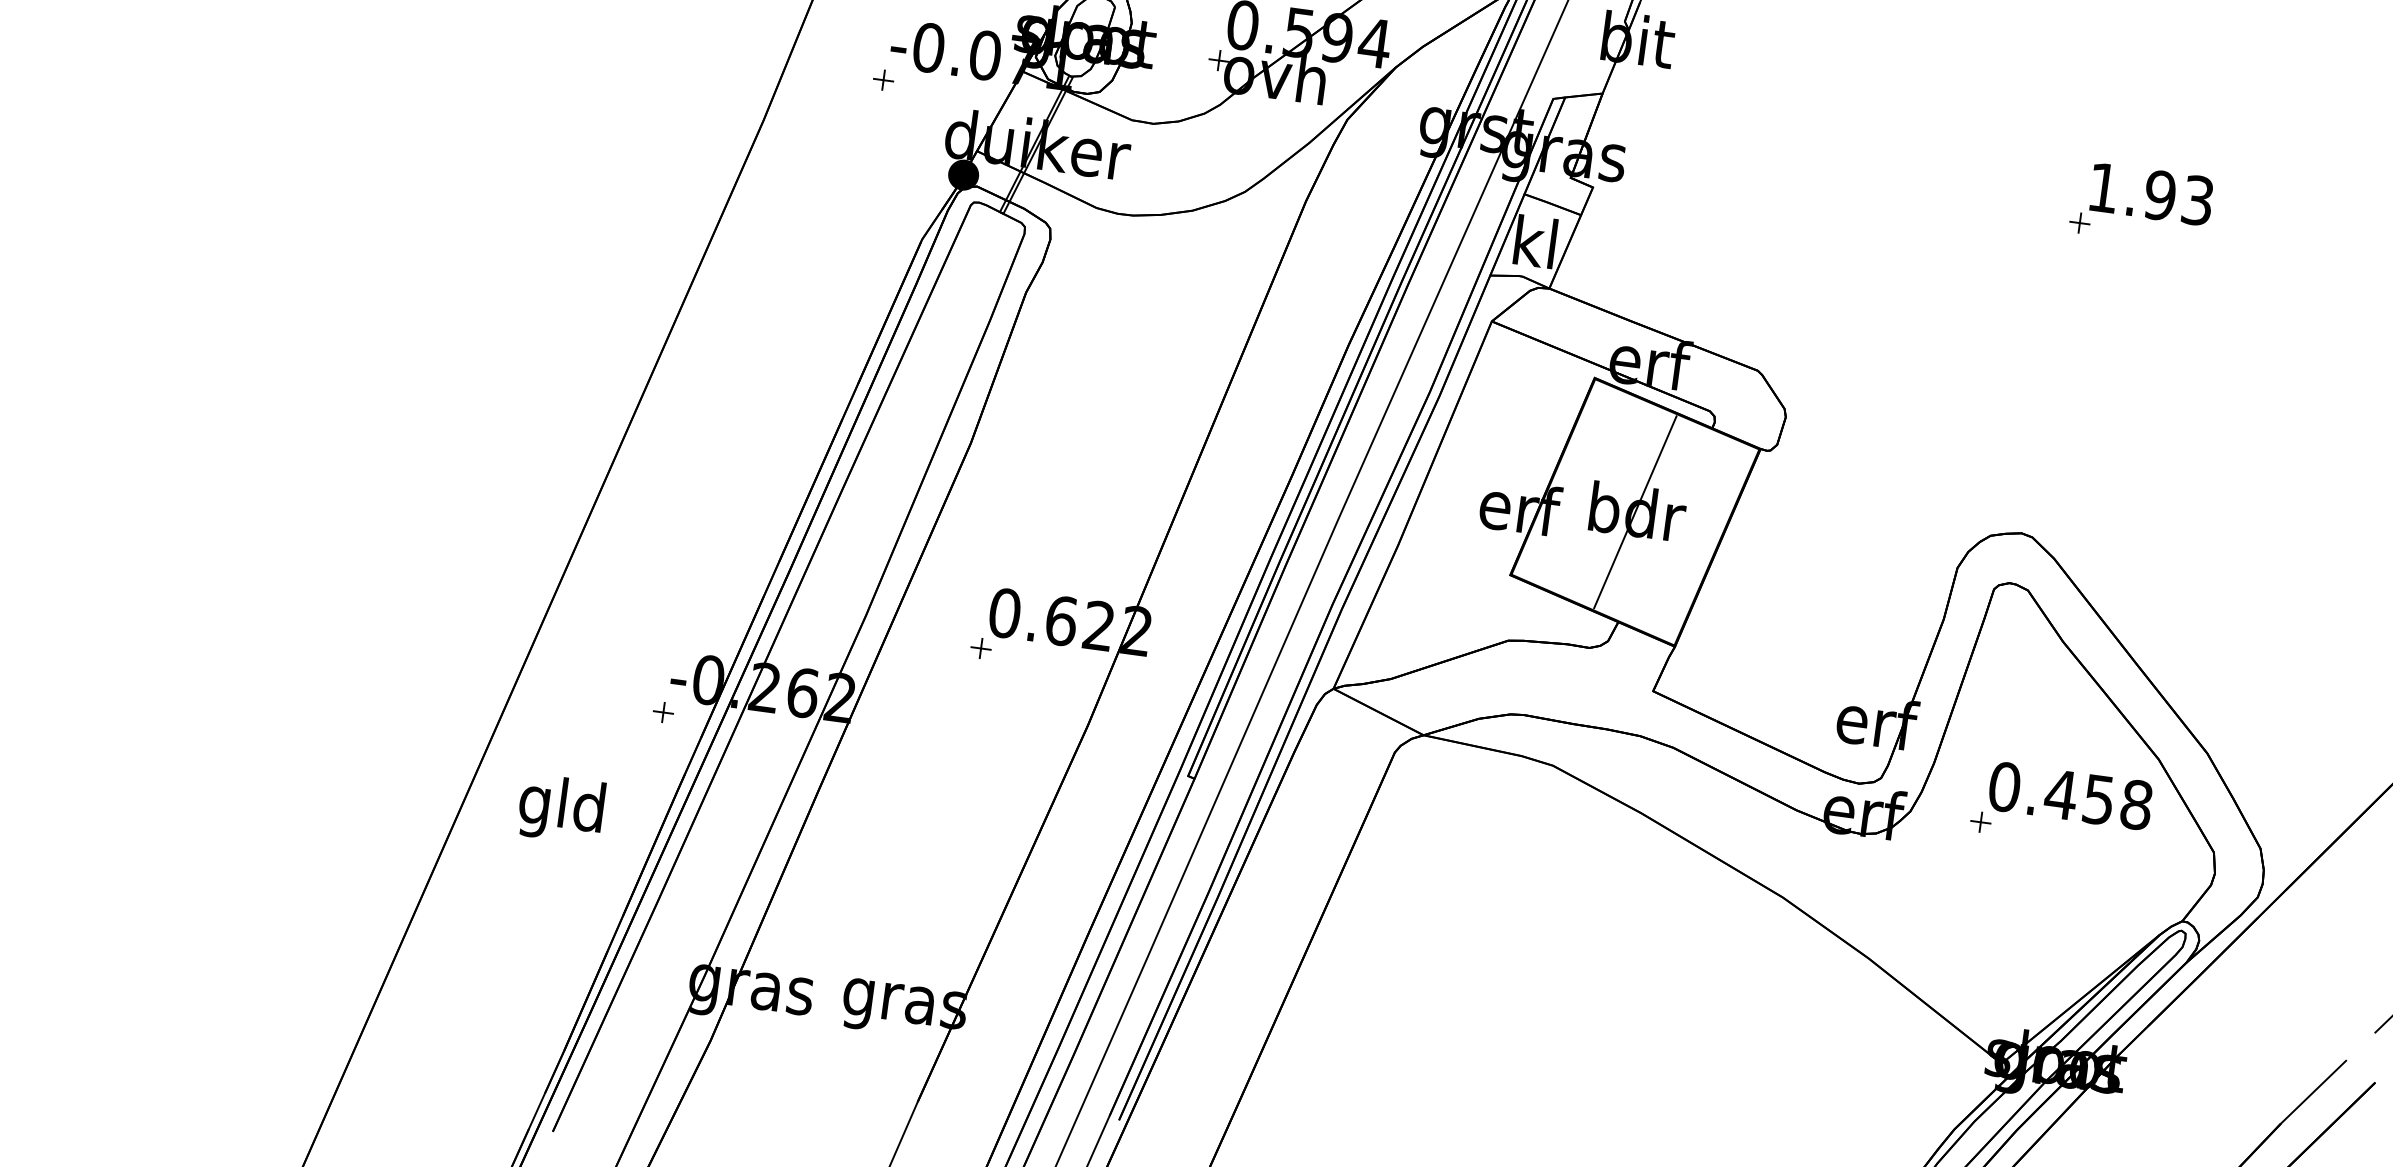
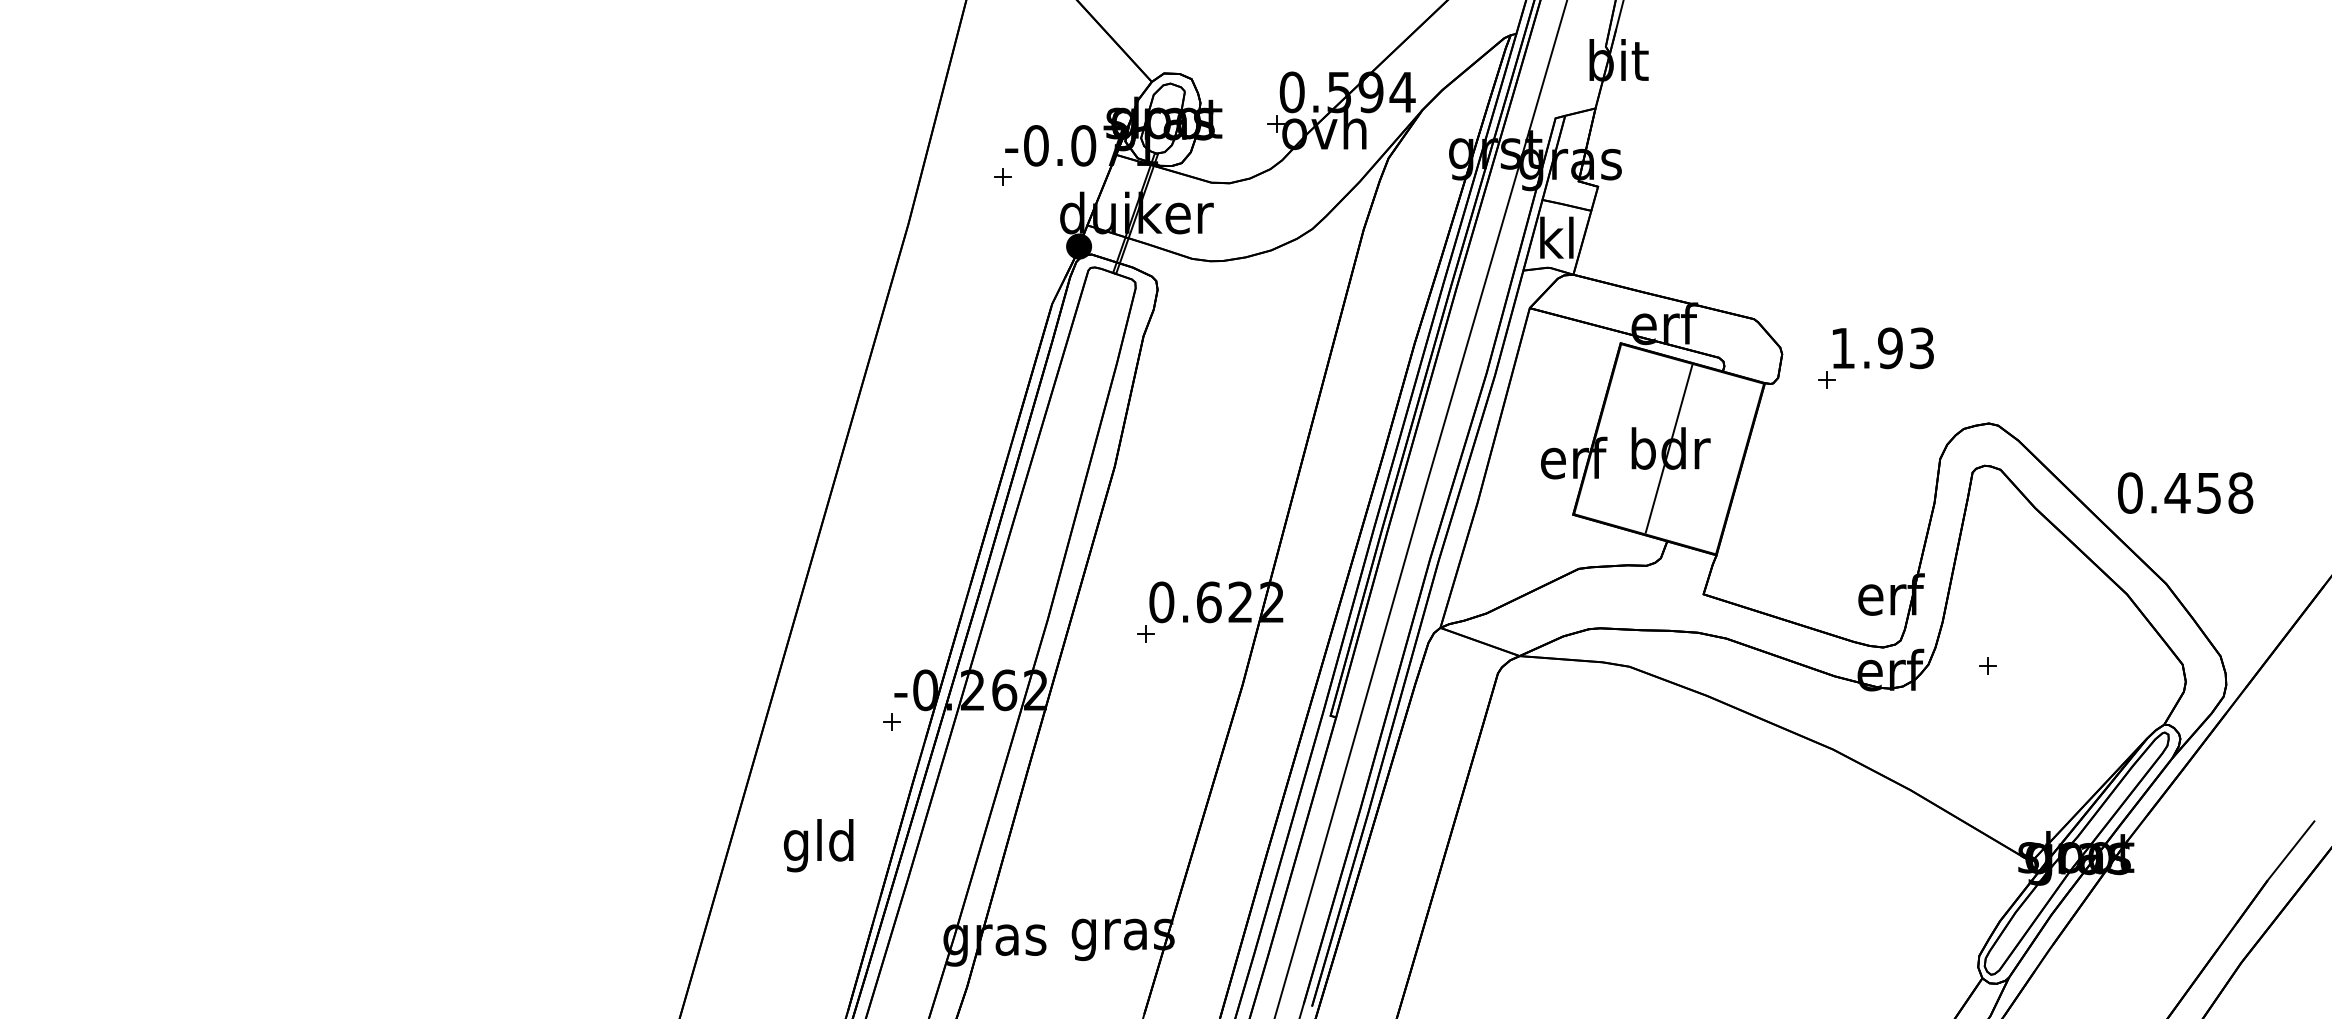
part: (2146, 210) -> (1880, 362), moved
text: (2070, 795) -> (2185, 492), moved
text: (561, 808) -> (818, 845), moved

